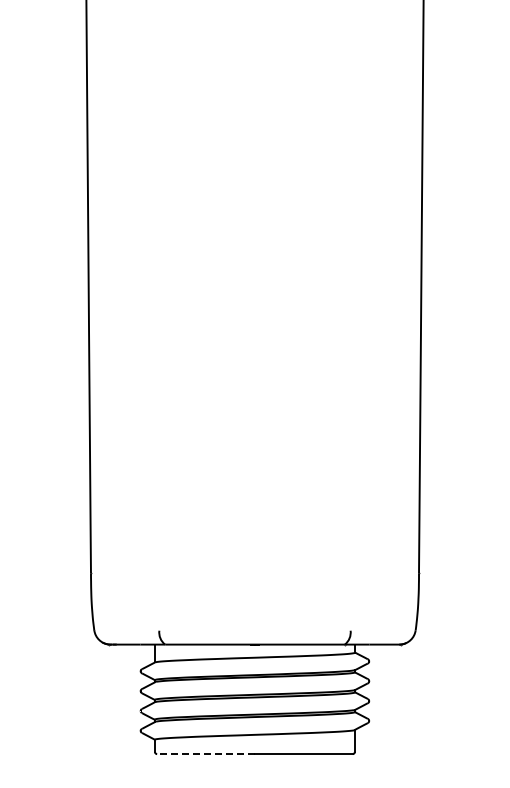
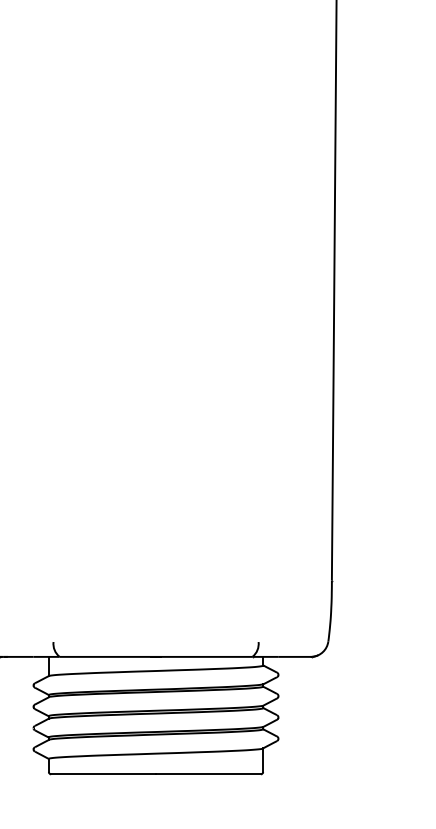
line: (206, 754) -> (104, 774), dashed -> solid

